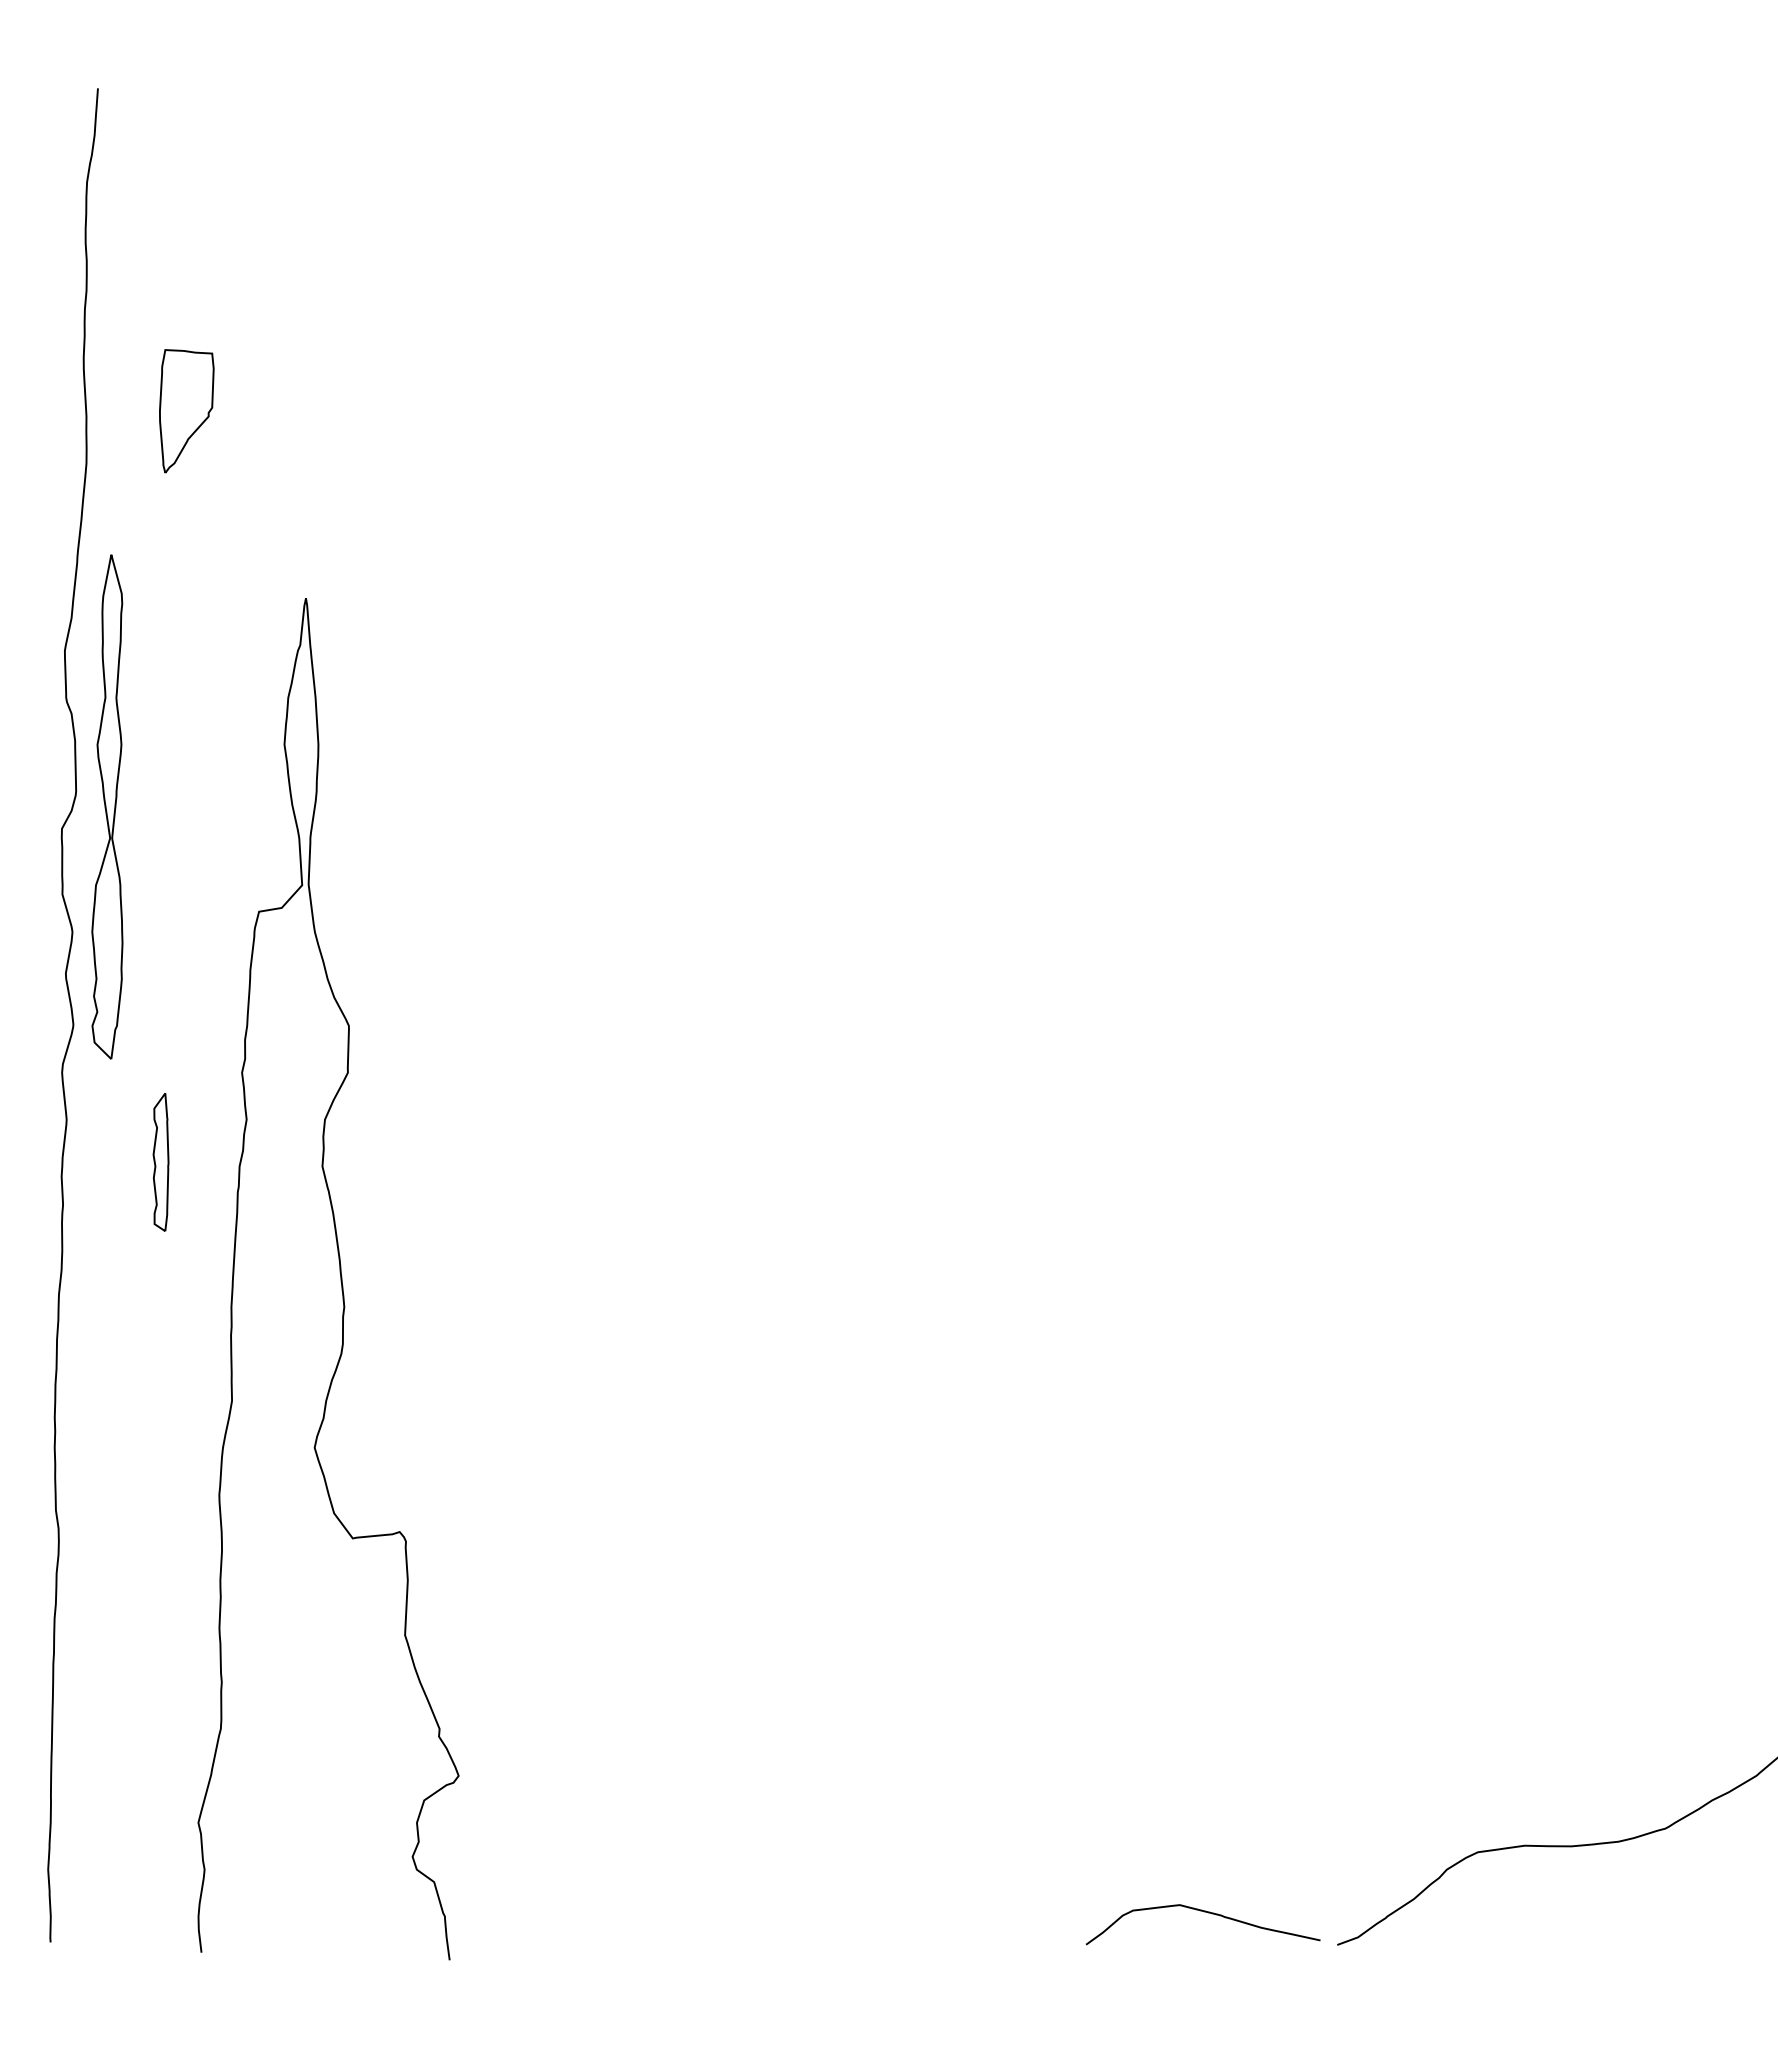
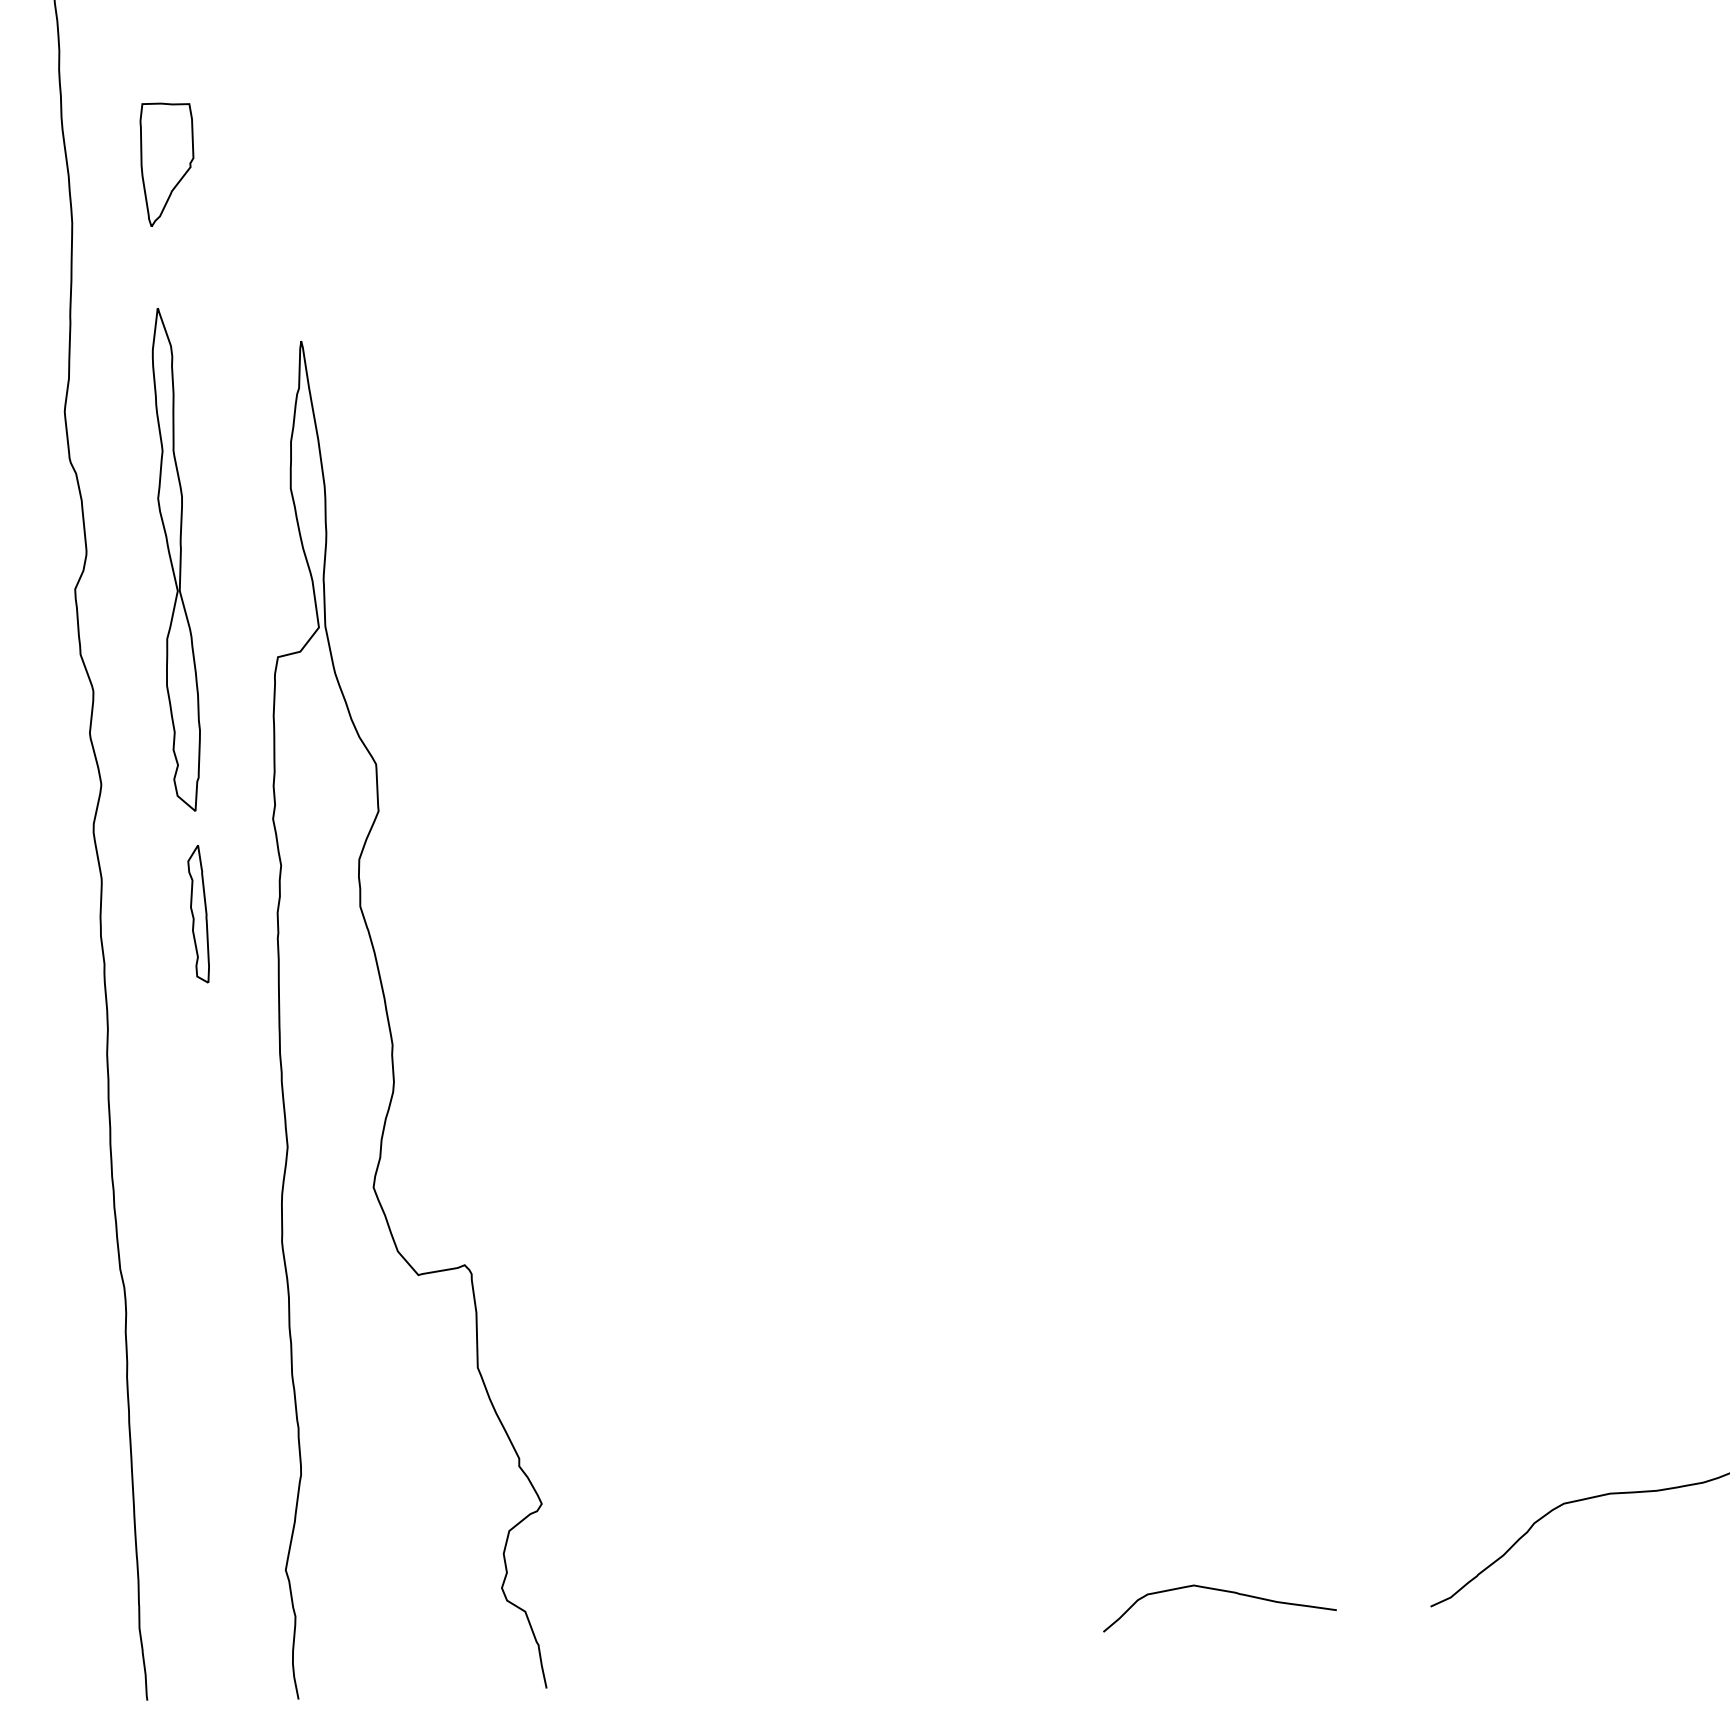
part: (107, 806) -> (172, 559), moved
curve: (1204, 1912) -> (1219, 1591), moved

